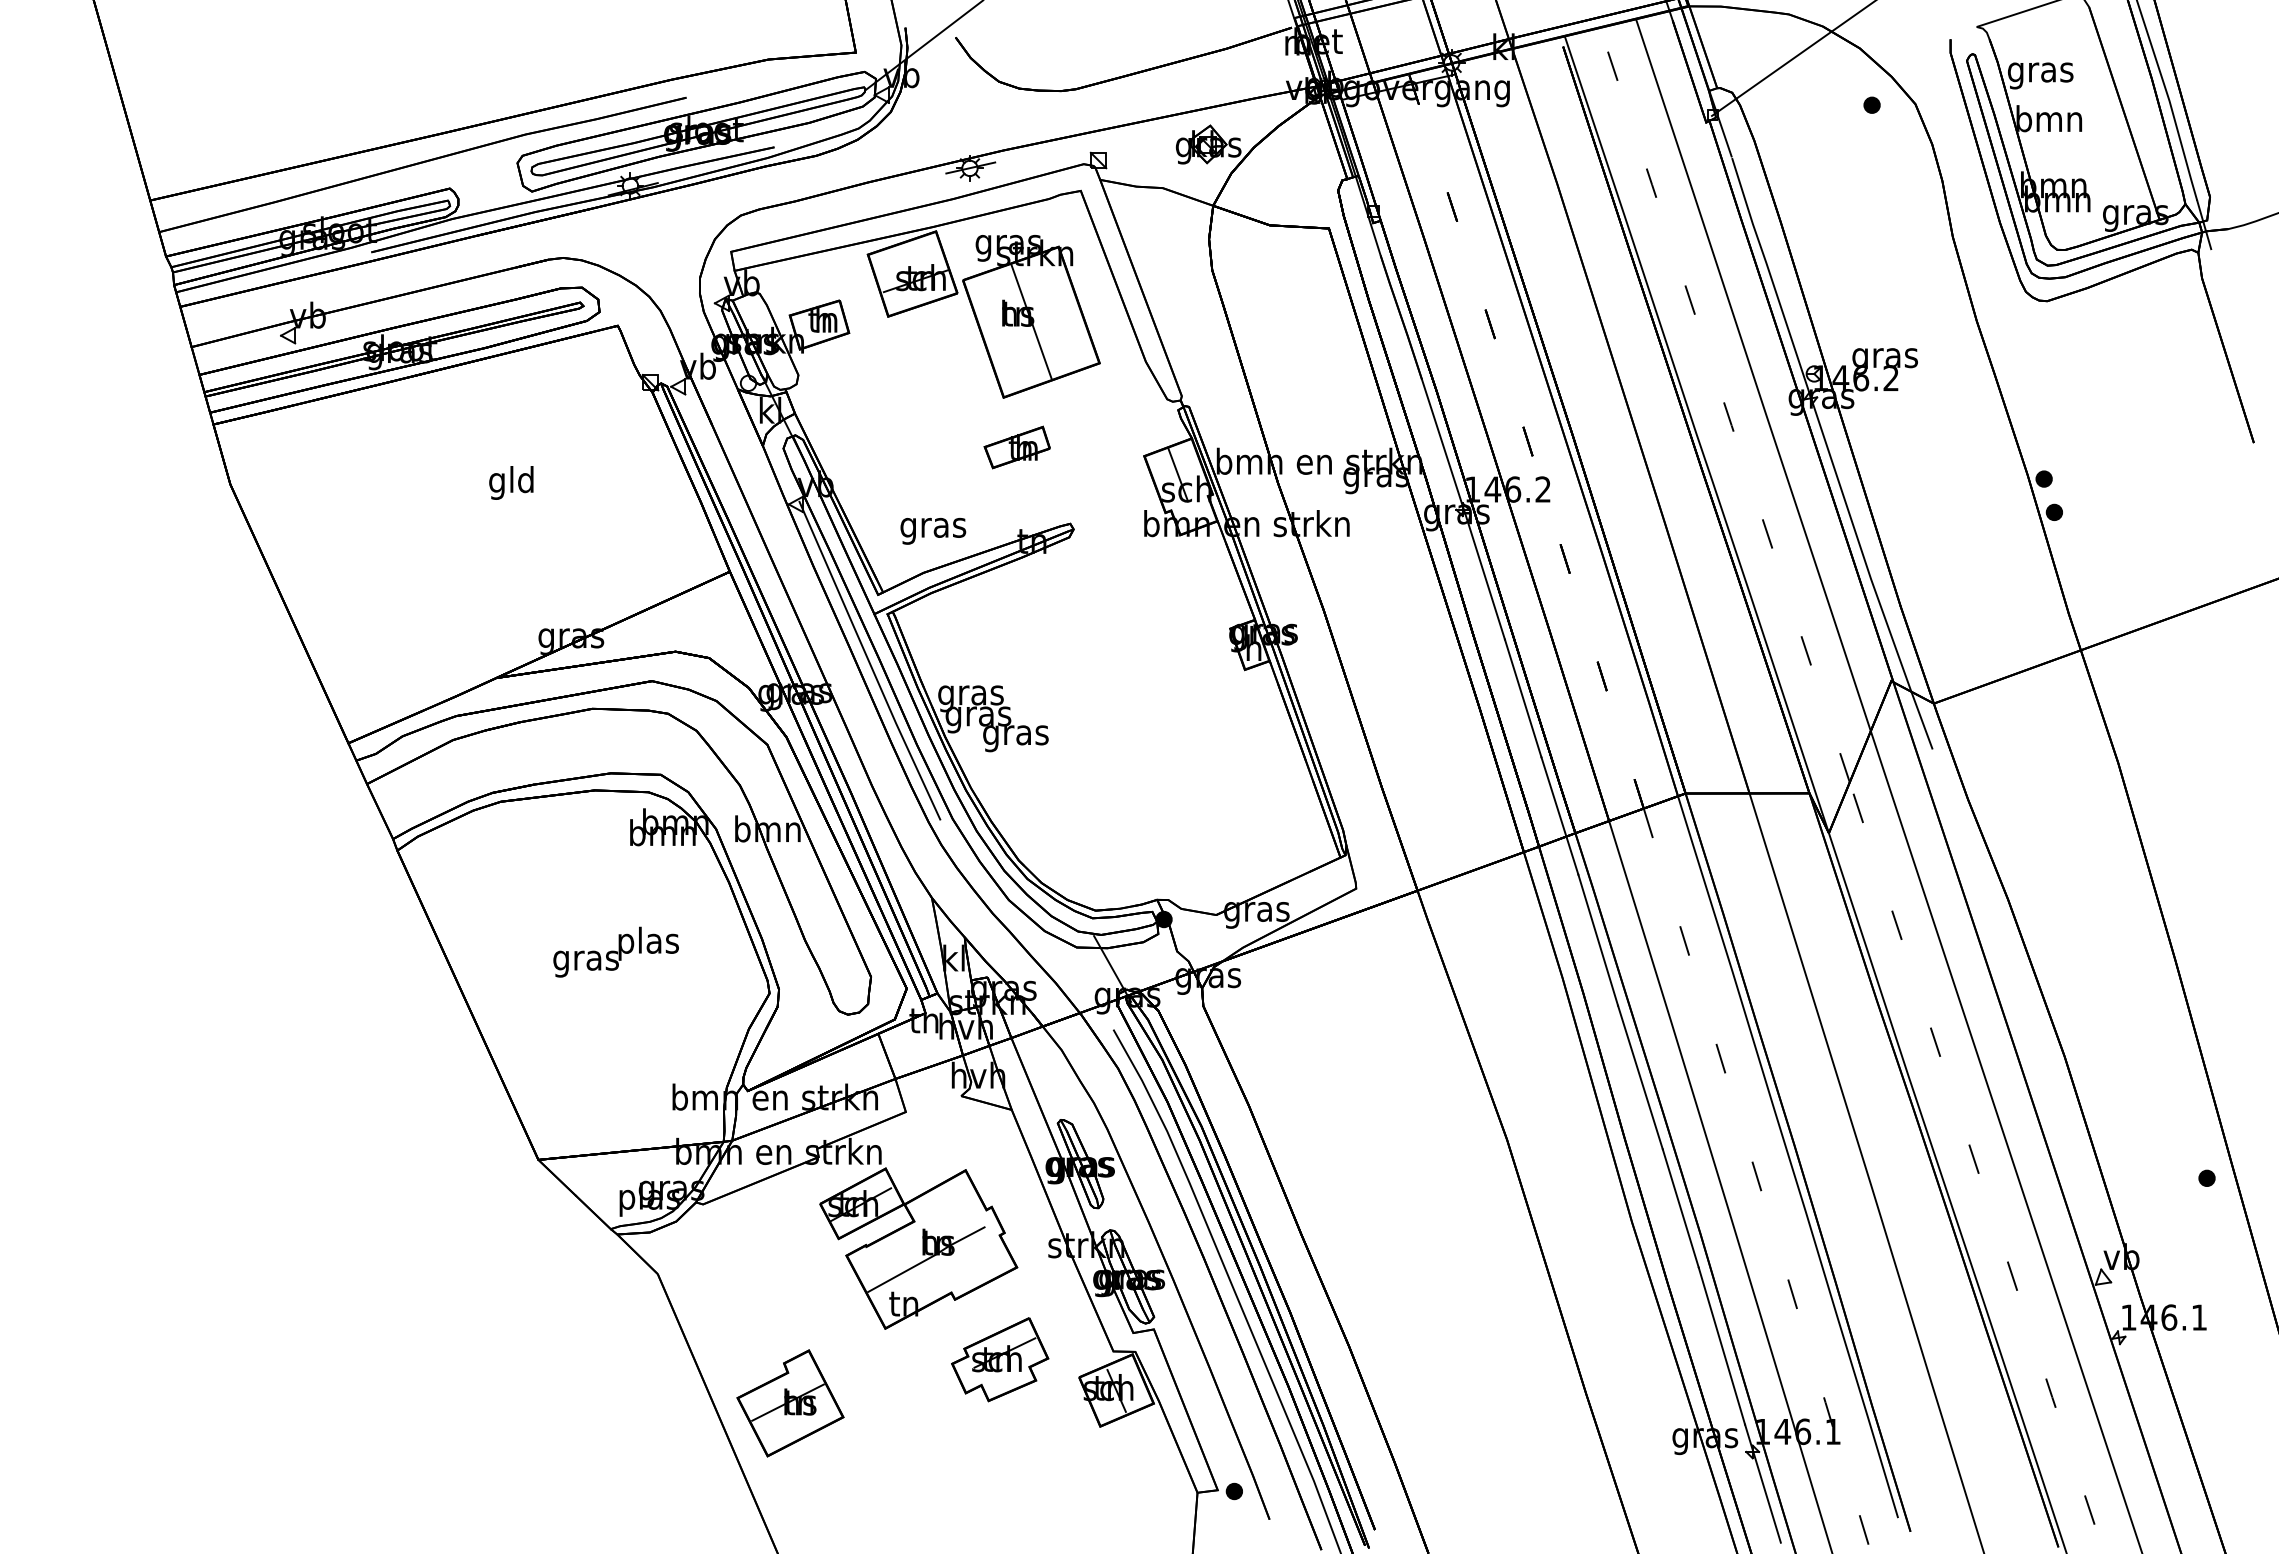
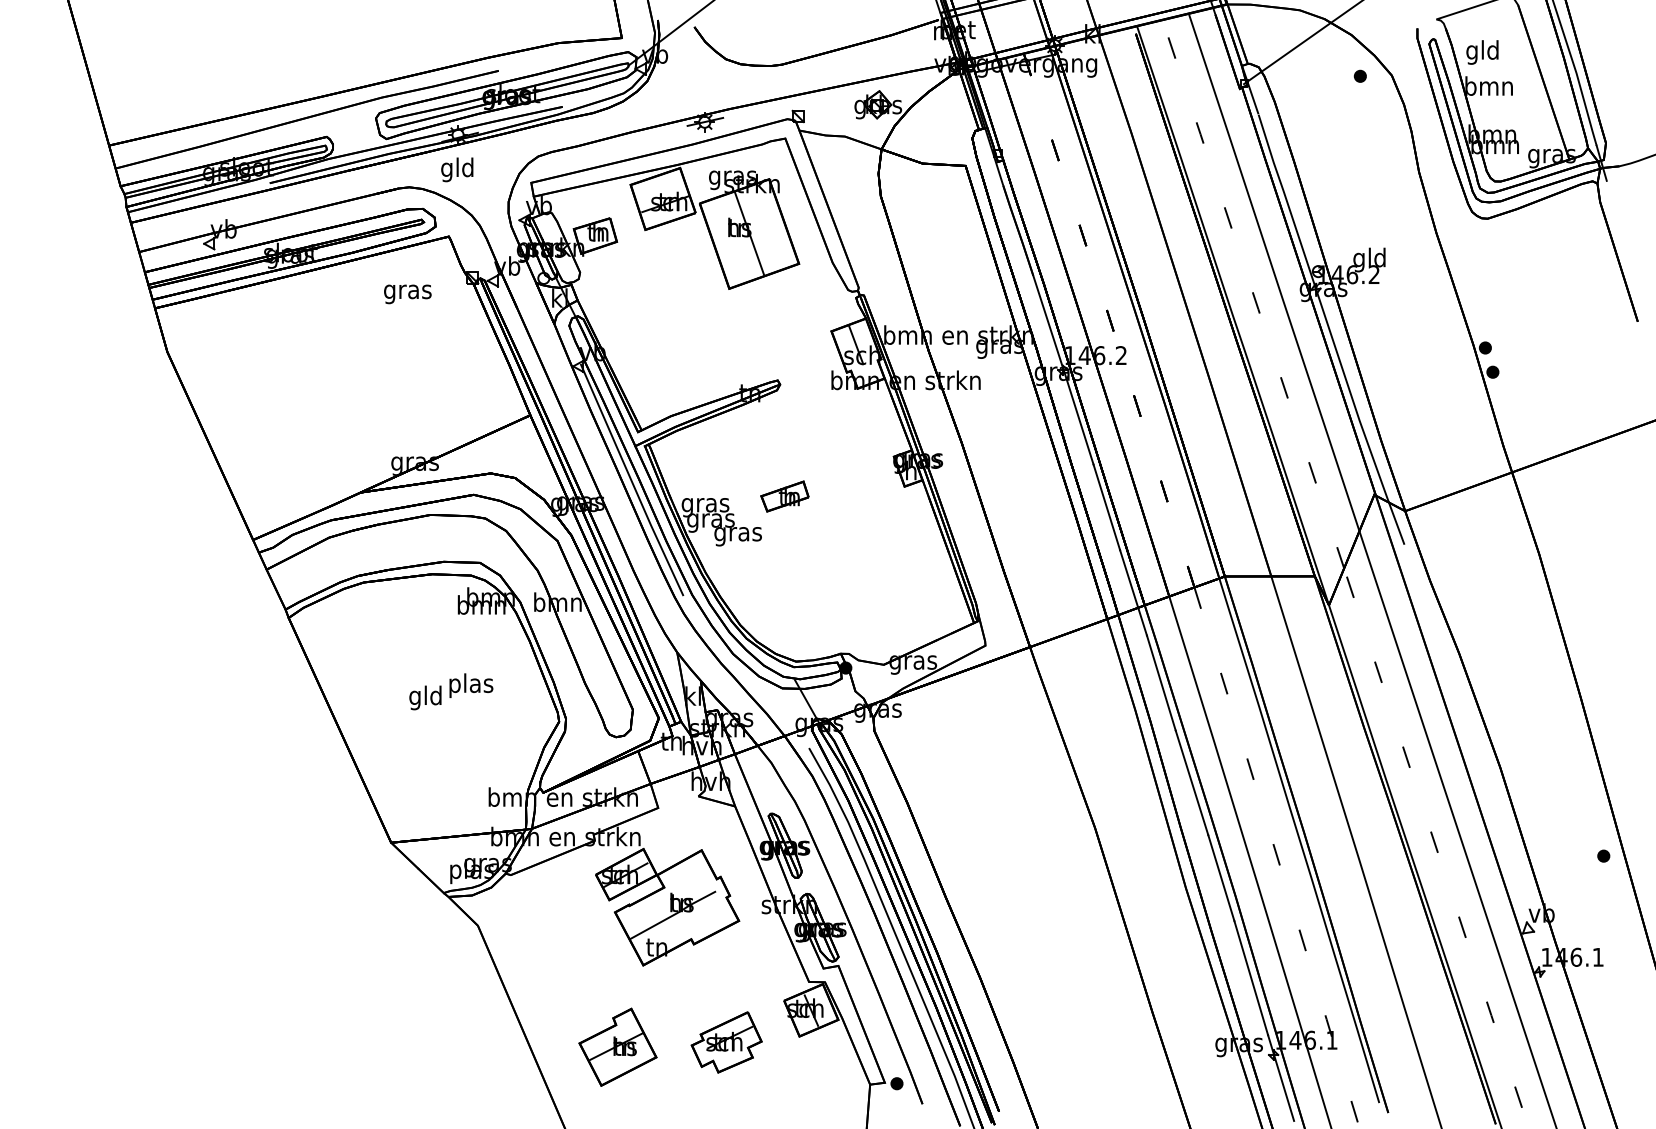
text: (2040, 72) -> (1482, 52), gras -> gld
text: (1884, 358) -> (1369, 260), gras -> gld
part: (1016, 447) -> (784, 496), moved
text: (511, 482) -> (457, 169), moved
text: (933, 531) -> (407, 294), moved
text: (585, 960) -> (425, 697), gras -> gld
part: (1000, 1359) -> (726, 1042), moved
part: (790, 1403) -> (617, 1047), moved

